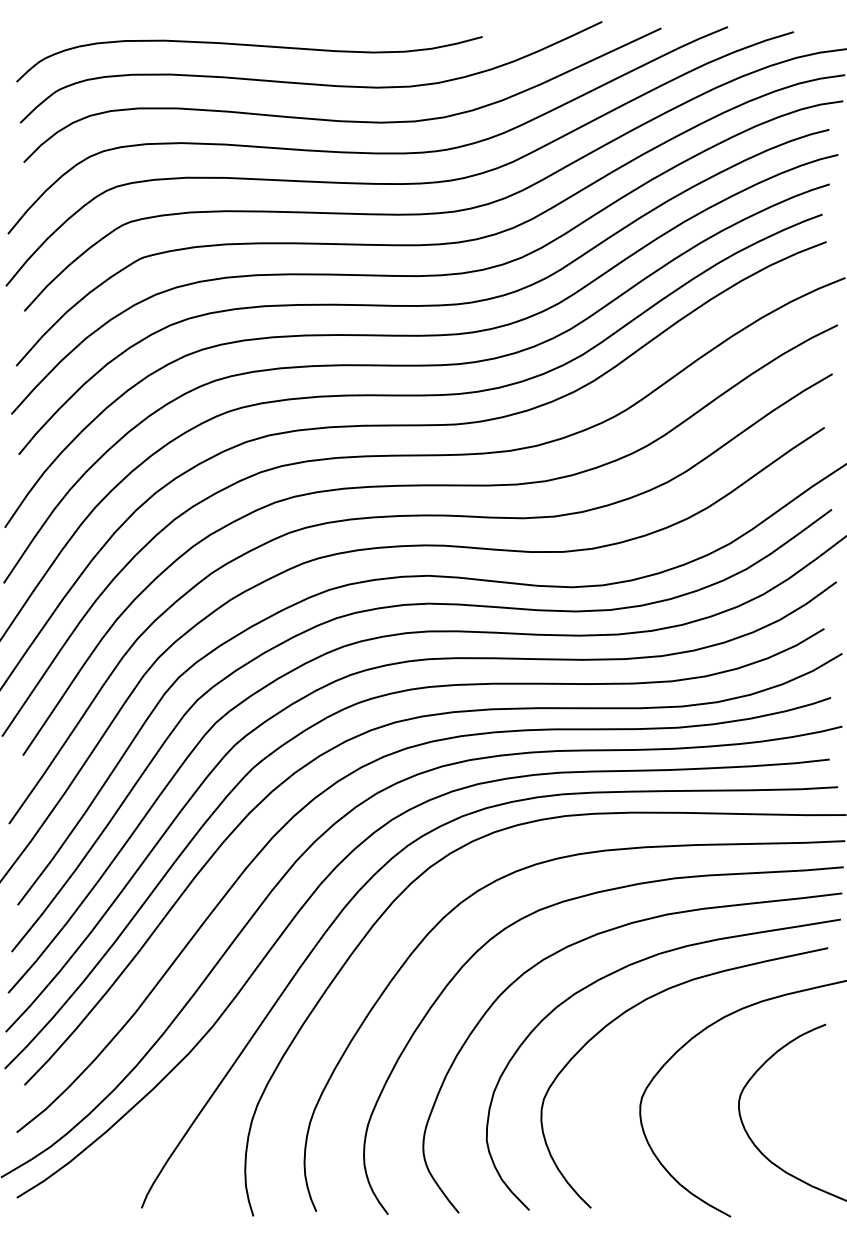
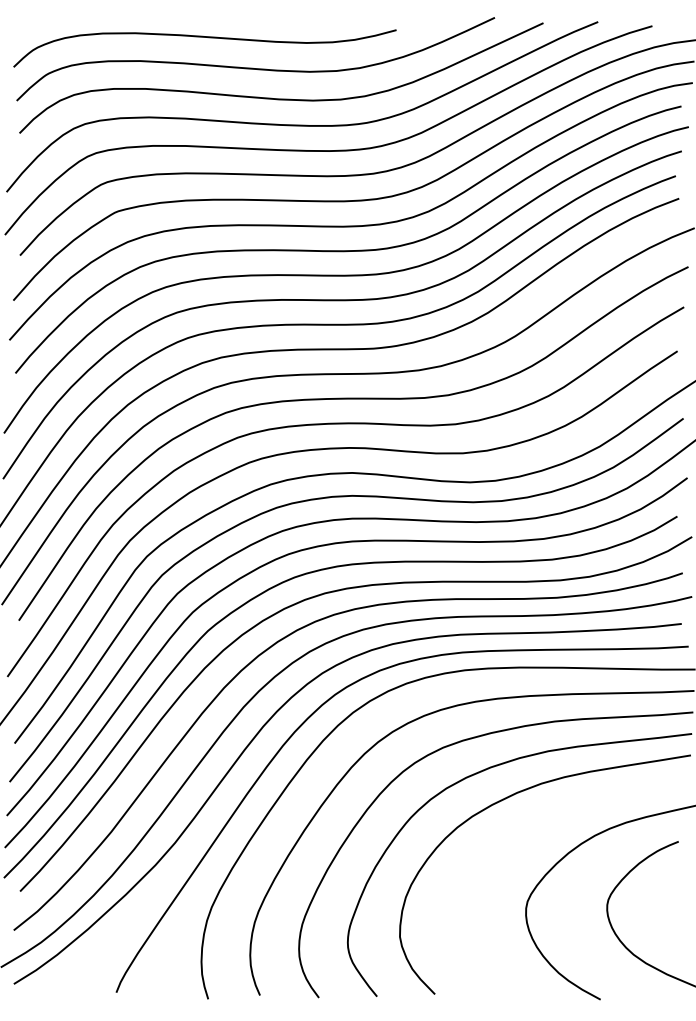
curve: (643, 1002) -> (528, 823), removed

